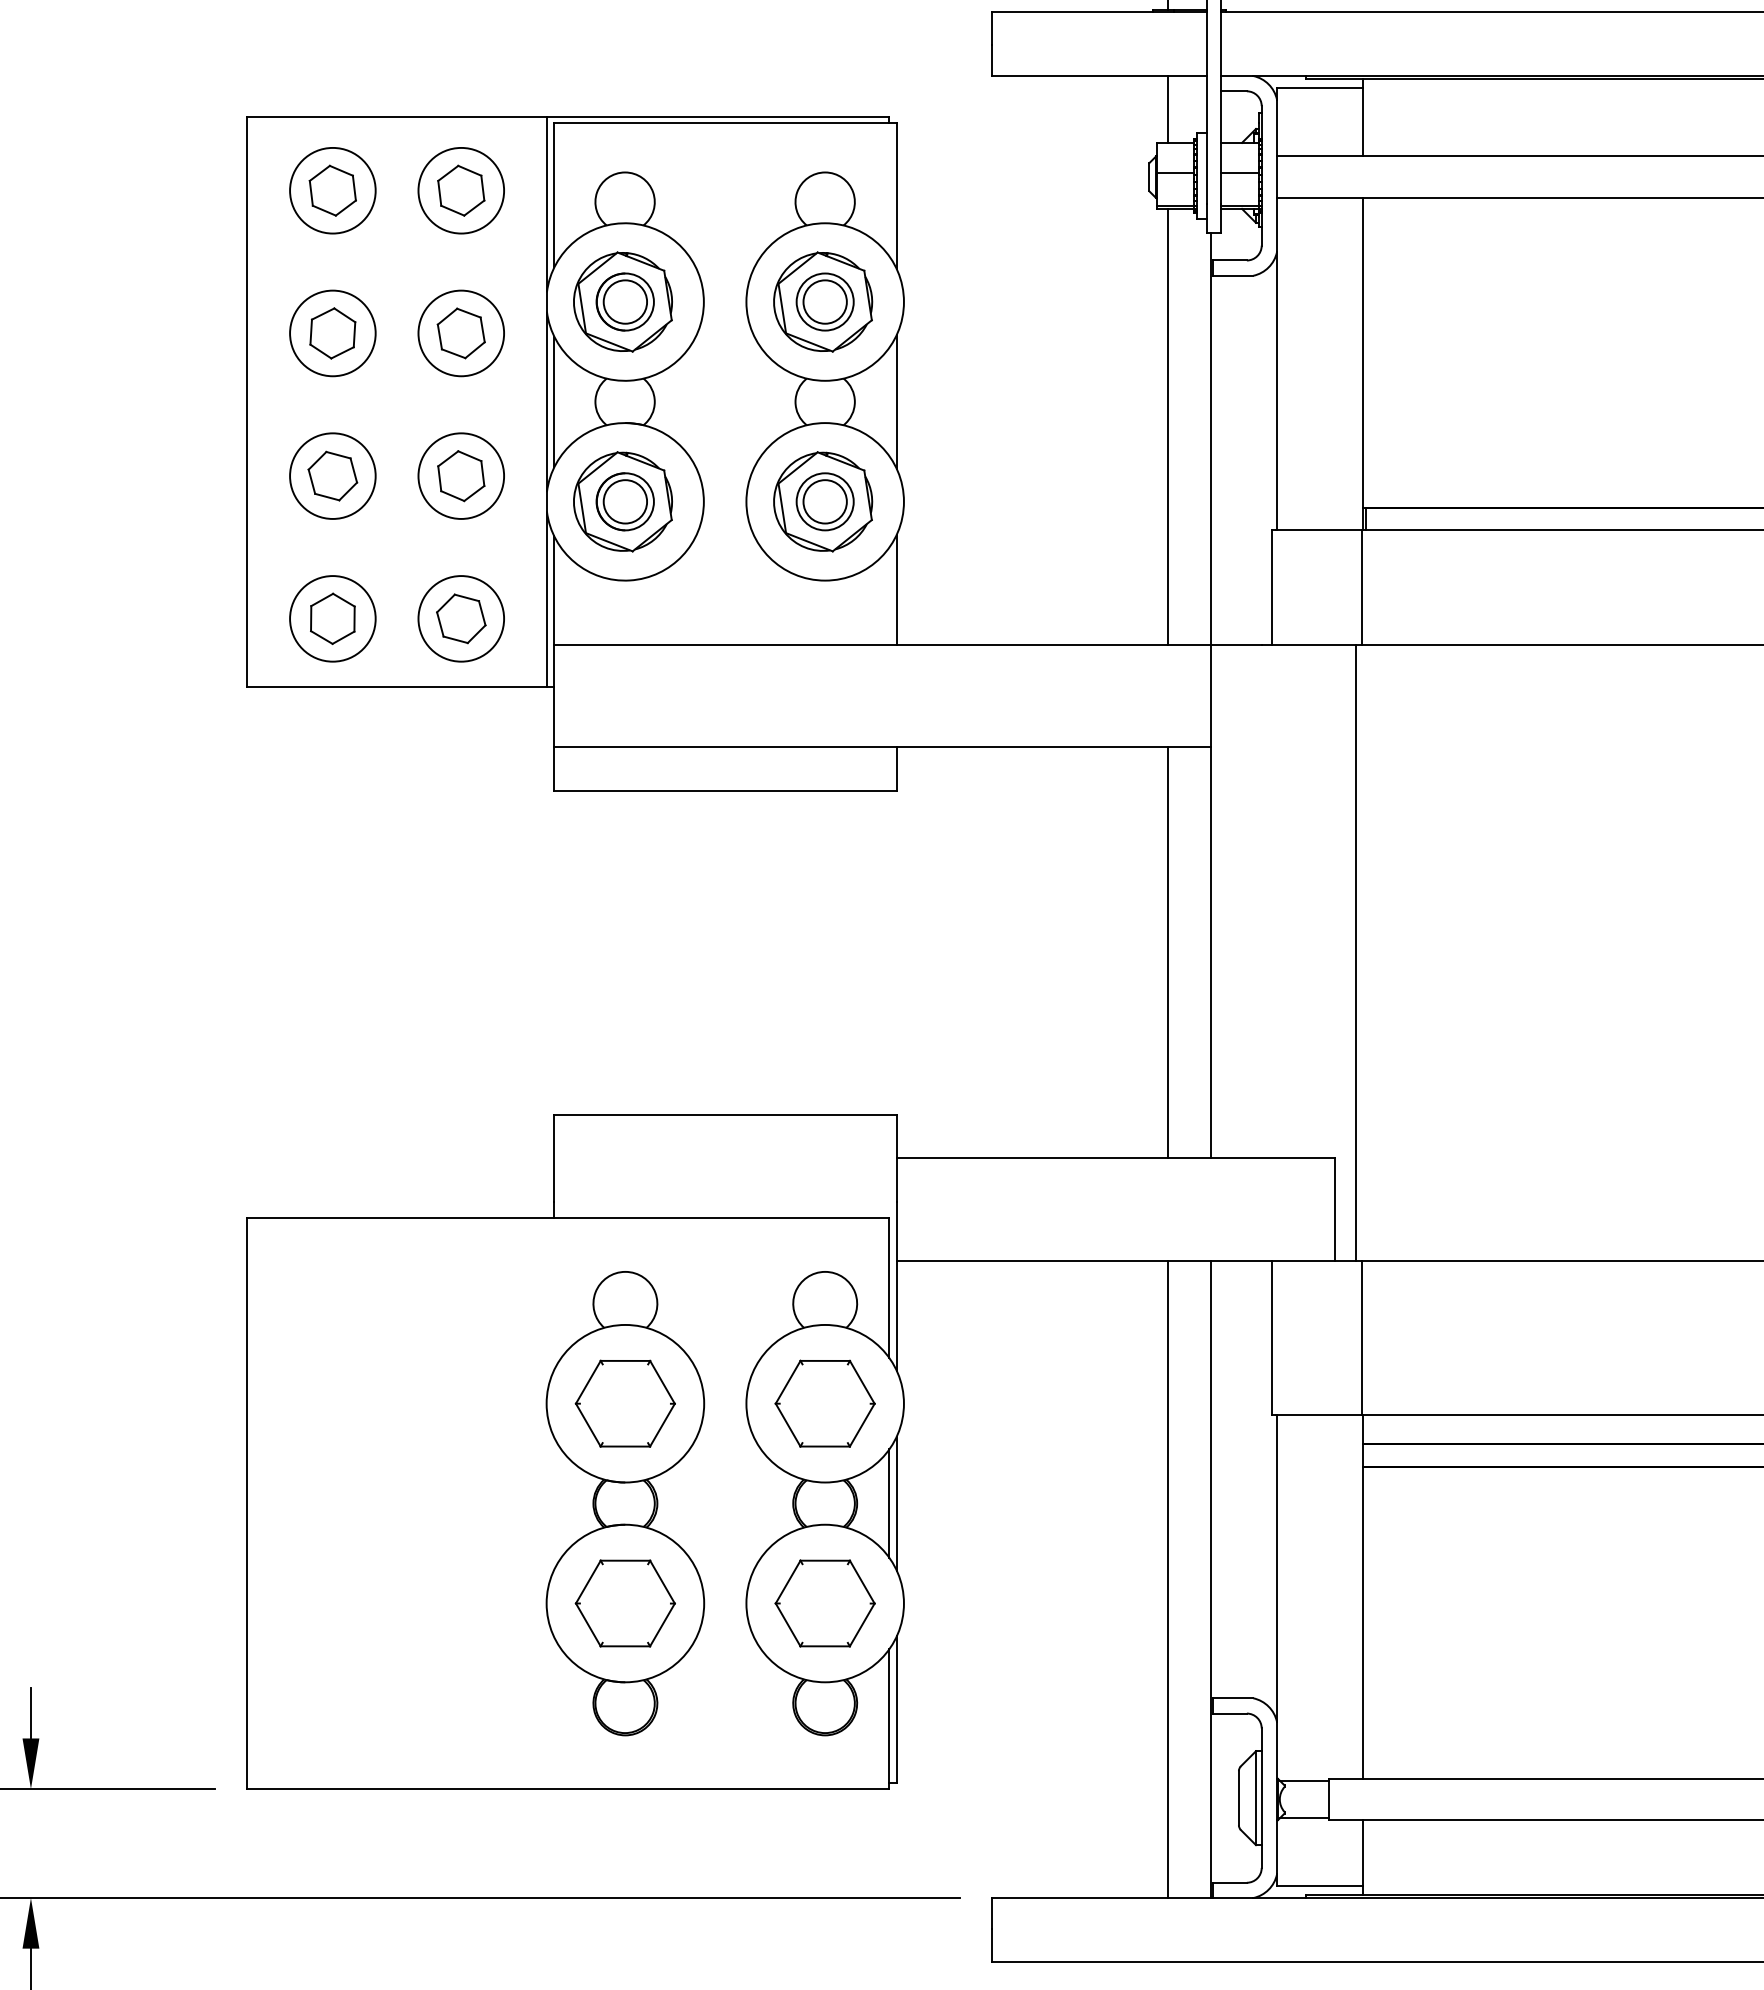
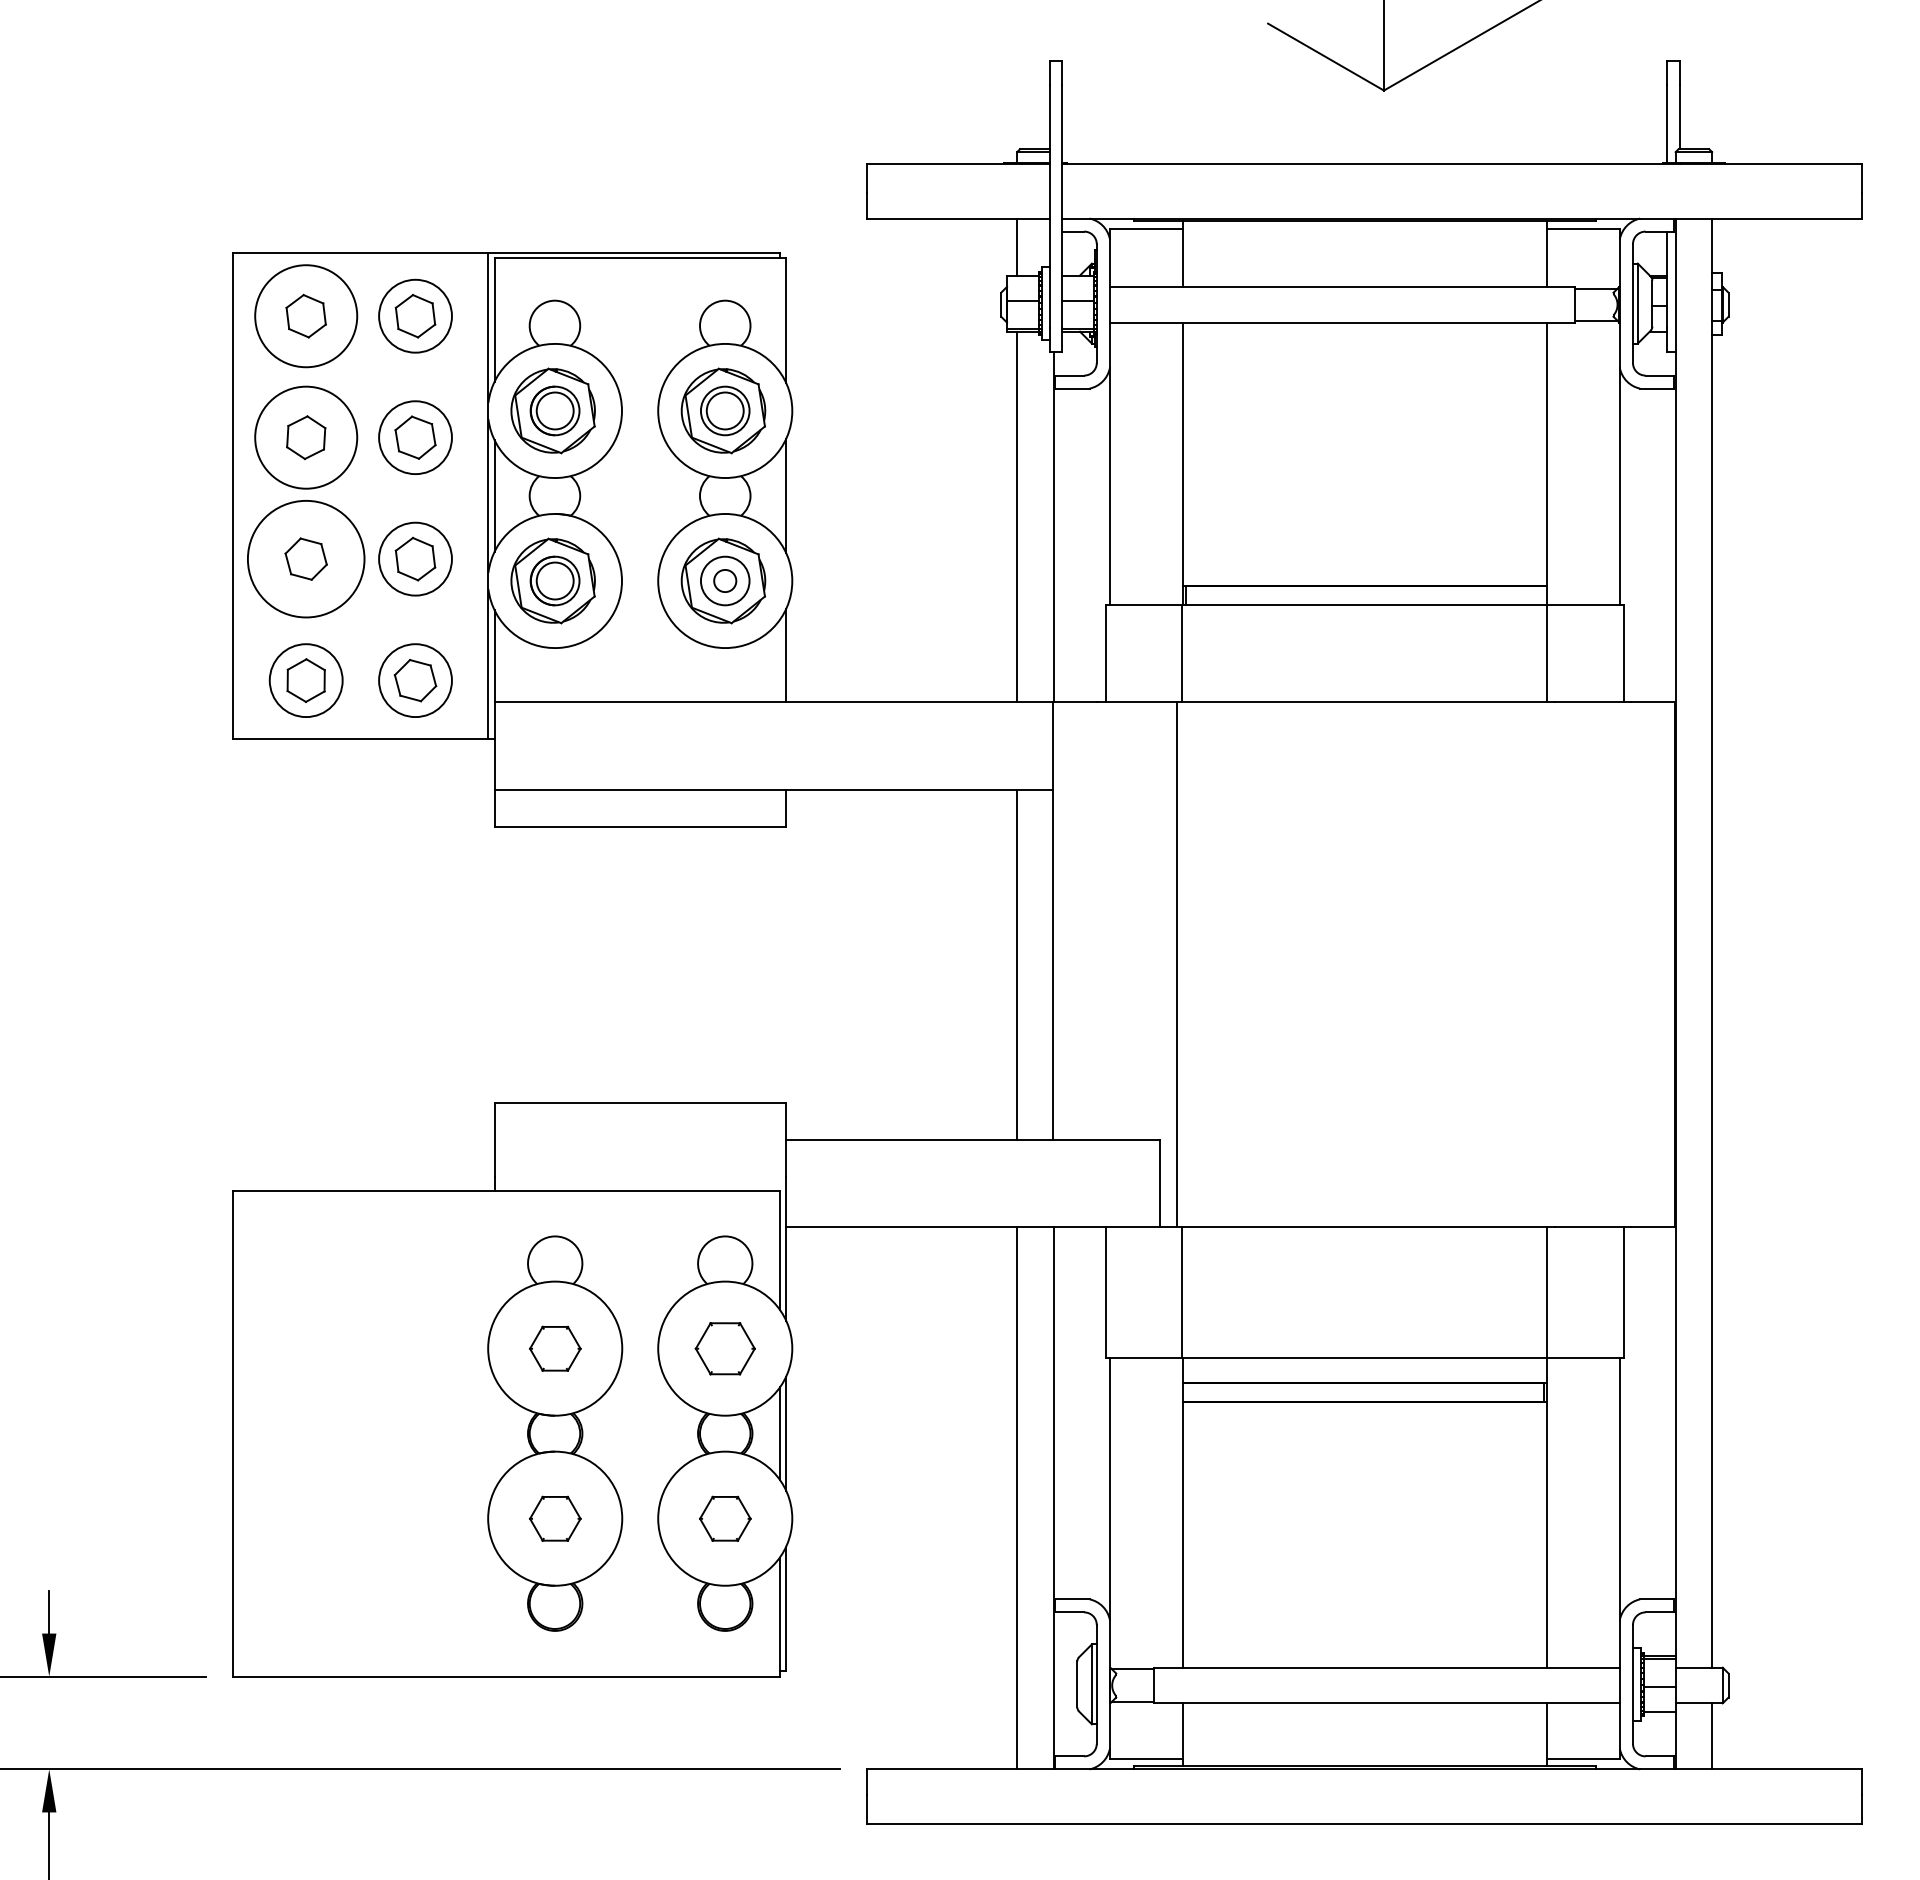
circle: (332, 189) -> (305, 315), size x1.4
circle: (332, 333) -> (305, 437), size x1.4
circle: (332, 475) -> (305, 558), size x1.6
circle: (824, 501) -> (724, 580), size x0.6
part: (625, 1403) -> (555, 1348), size x0.6
part: (825, 1403) -> (725, 1348), size x0.7
part: (625, 1603) -> (555, 1518), size x0.6
part: (825, 1603) -> (725, 1518), size x0.6

